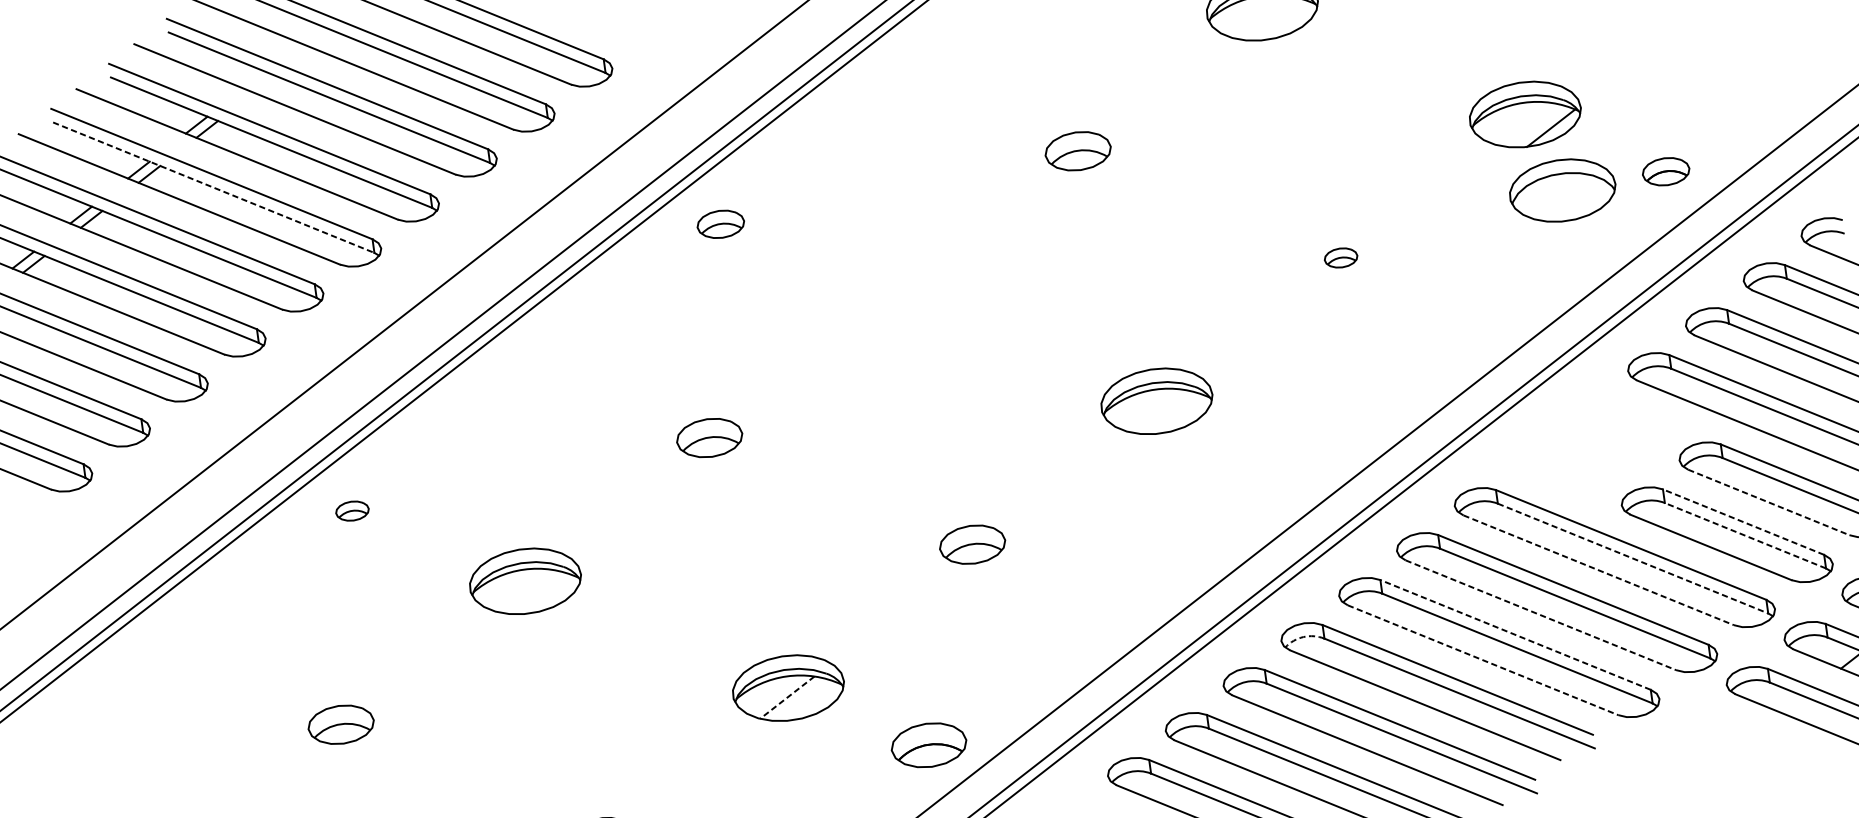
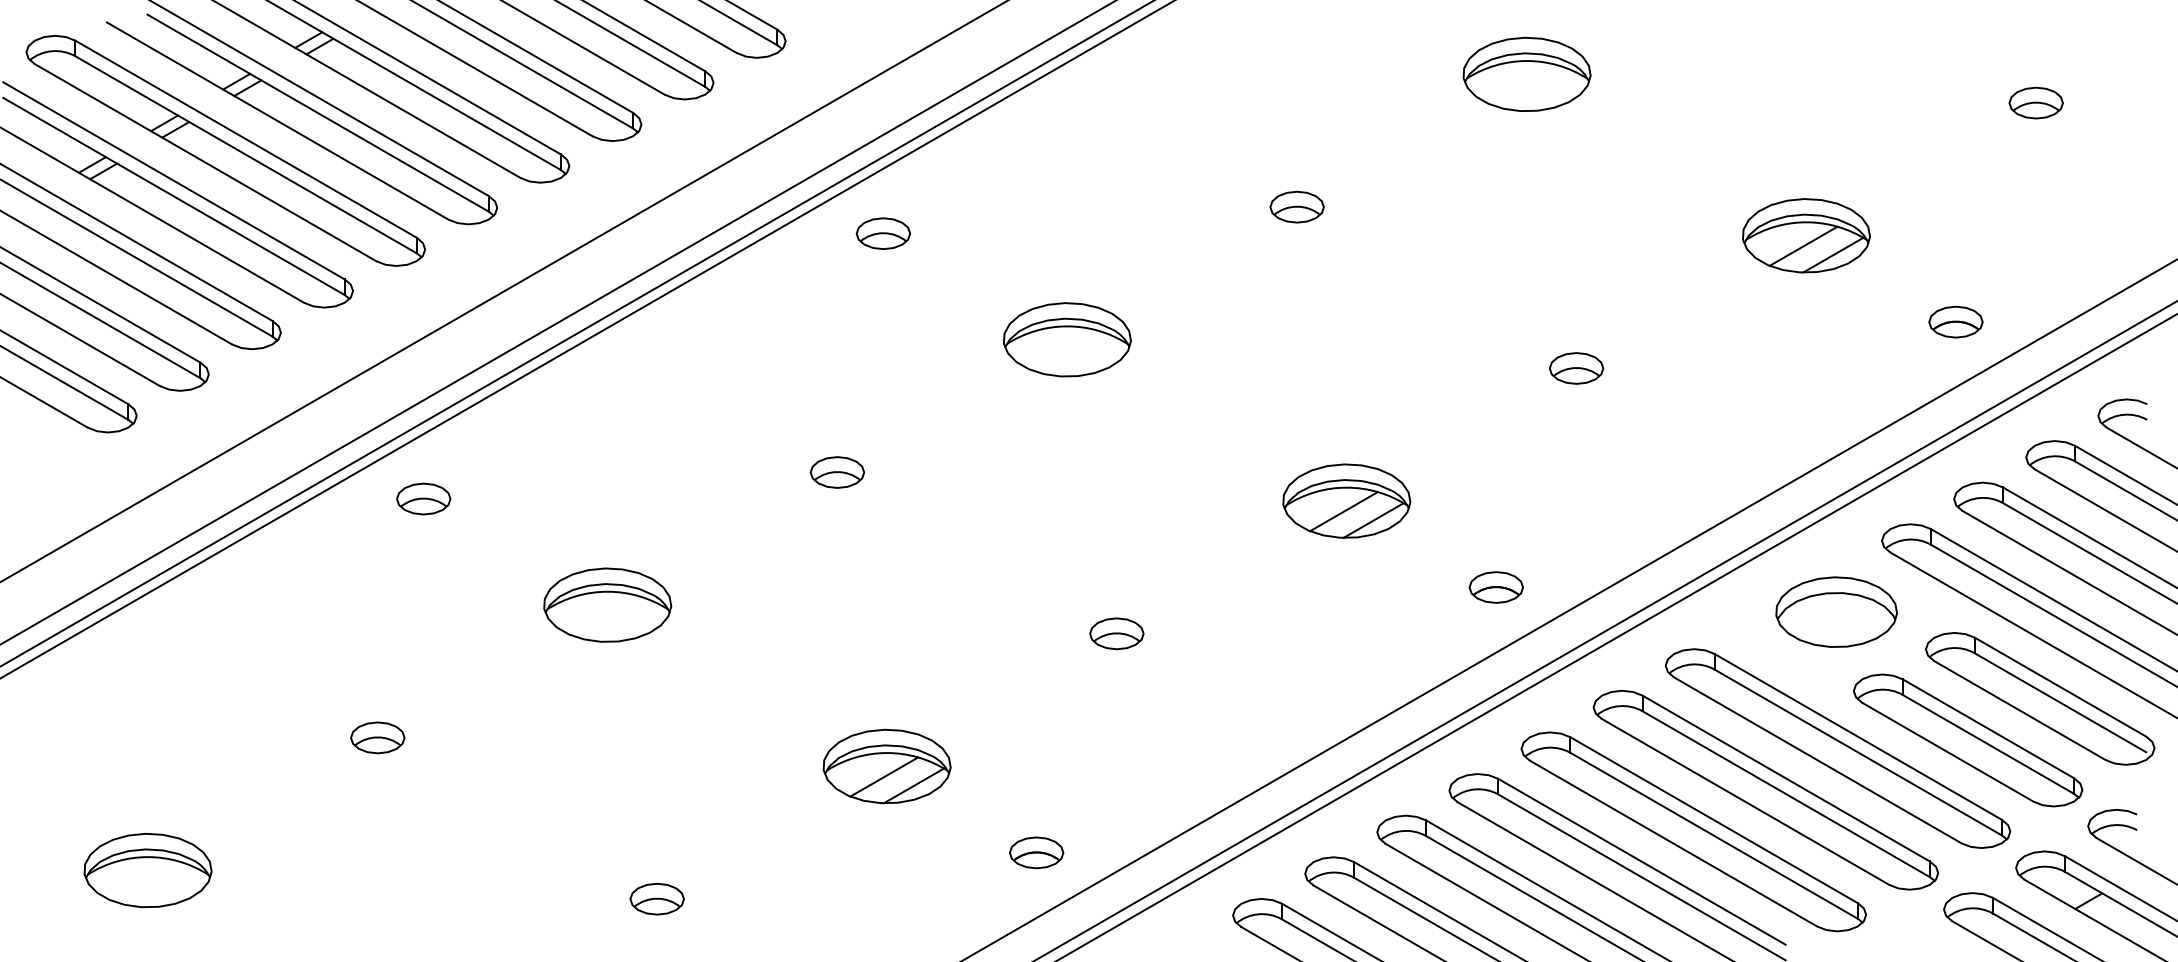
line: (1524, 123) -> (1803, 245), added
part: (1077, 150) -> (1296, 206), size x0.71
line: (214, 187) -> (318, 113), dashed -> solid
part: (1562, 189) -> (1836, 611), moved
part: (1341, 258) -> (1576, 368), size x1.43
part: (894, 294) -> (1067, 339), added
line: (1155, 410) -> (1343, 511), added
line: (1182, 414) -> (1373, 520), added
part: (709, 437) -> (837, 472), size x0.71
part: (1296, 458) -> (1495, 587), added
line: (1768, 502) -> (2019, 710), dashed -> solid
part: (352, 510) -> (423, 498), size x1.43
line: (1743, 521) -> (1988, 728), dashed -> solid
line: (1745, 535) -> (1988, 744), dashed -> solid
part: (972, 544) -> (1116, 633), size x0.71
line: (1633, 558) -> (1858, 752), dashed -> solid
line: (1598, 570) -> (1817, 760), dashed -> solid
line: (1540, 614) -> (1745, 801), dashed -> solid
line: (1515, 635) -> (1714, 820), dashed -> solid
arc: (1303, 637) -> (1474, 789), dashed -> solid
line: (1483, 660) -> (1673, 843), dashed -> solid
line: (786, 698) -> (883, 777), dashed -> solid
line: (813, 701) -> (913, 785), added
part: (340, 724) -> (377, 737), size x0.71
part: (929, 745) -> (1036, 852), size x0.62

